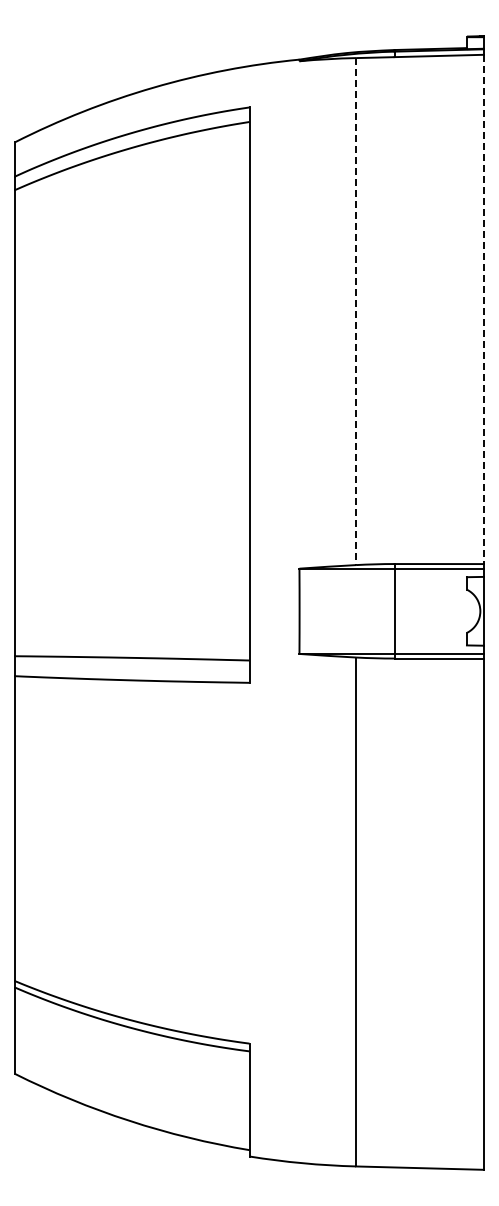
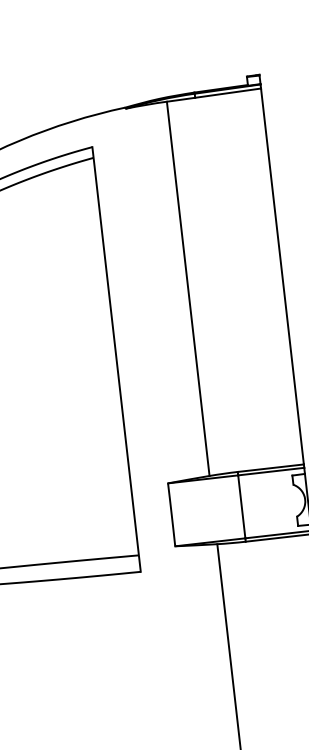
line: (483, 309) -> (282, 276), dashed -> solid
line: (356, 311) -> (188, 288), dashed -> solid

